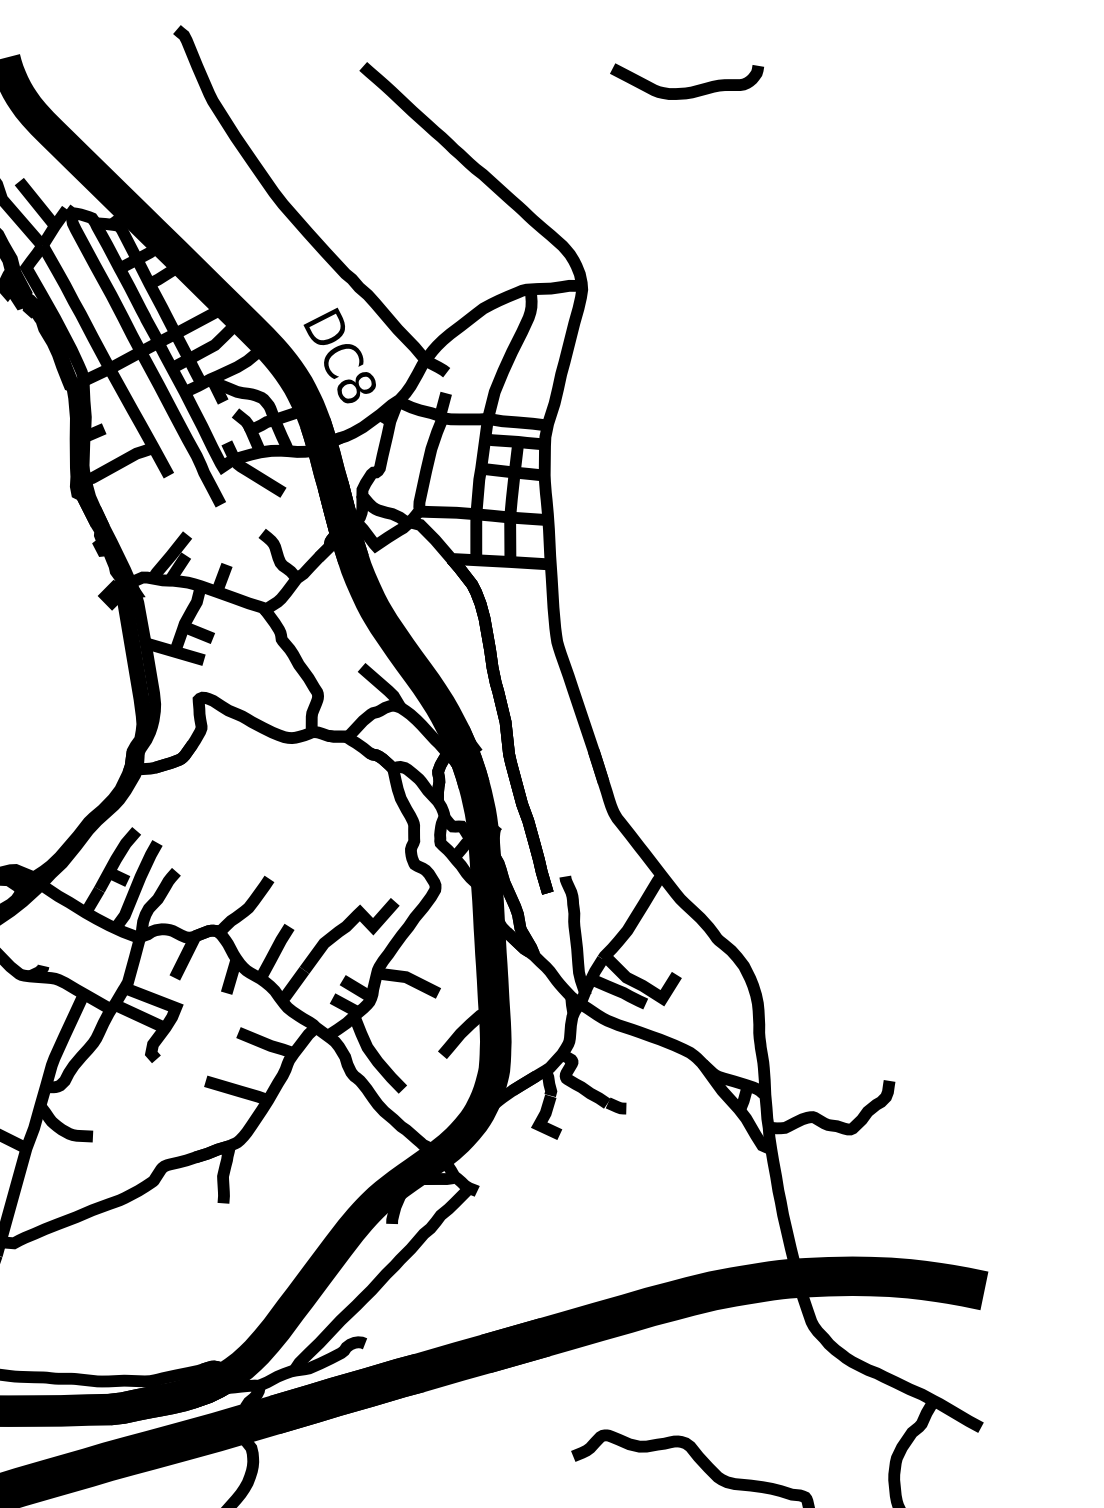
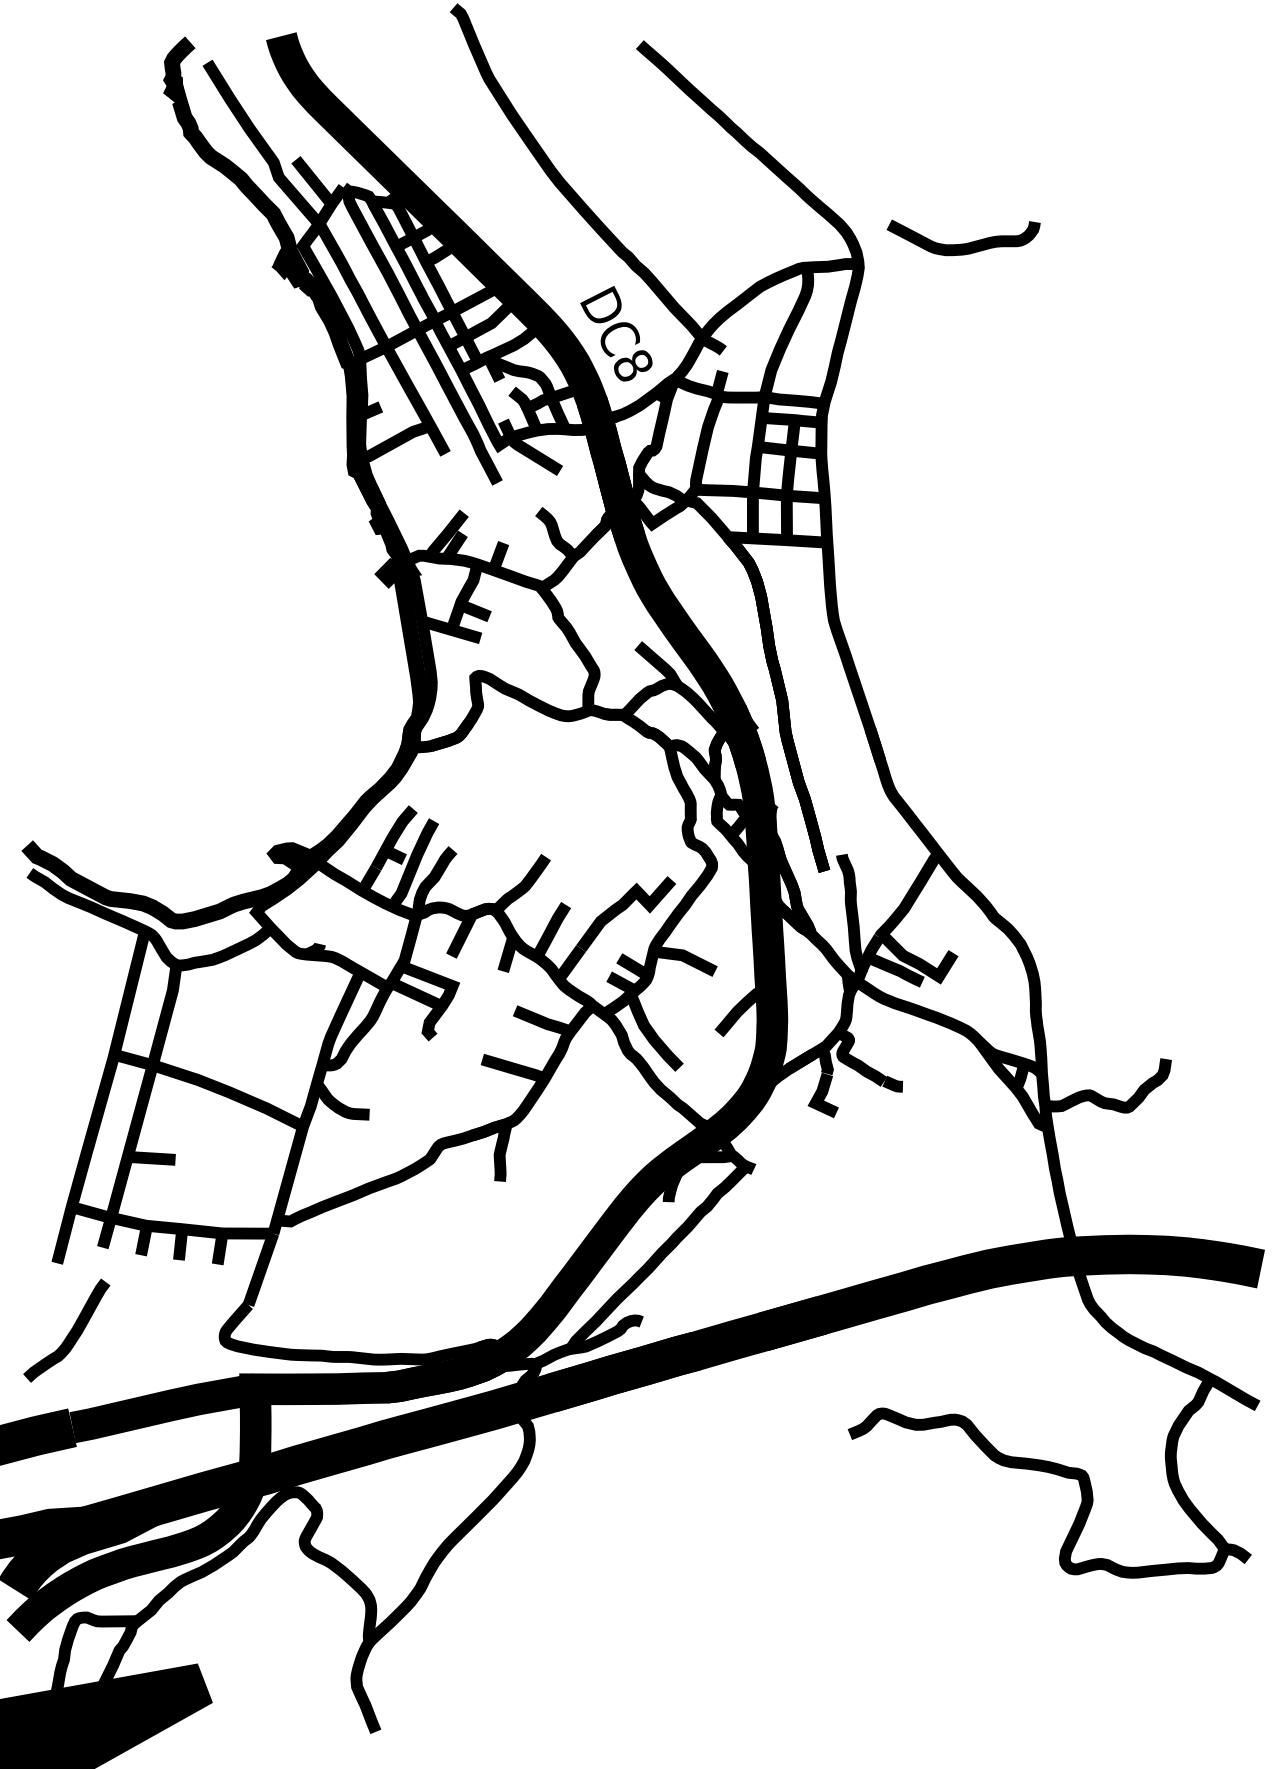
curve: (686, 87) -> (963, 243), moved

